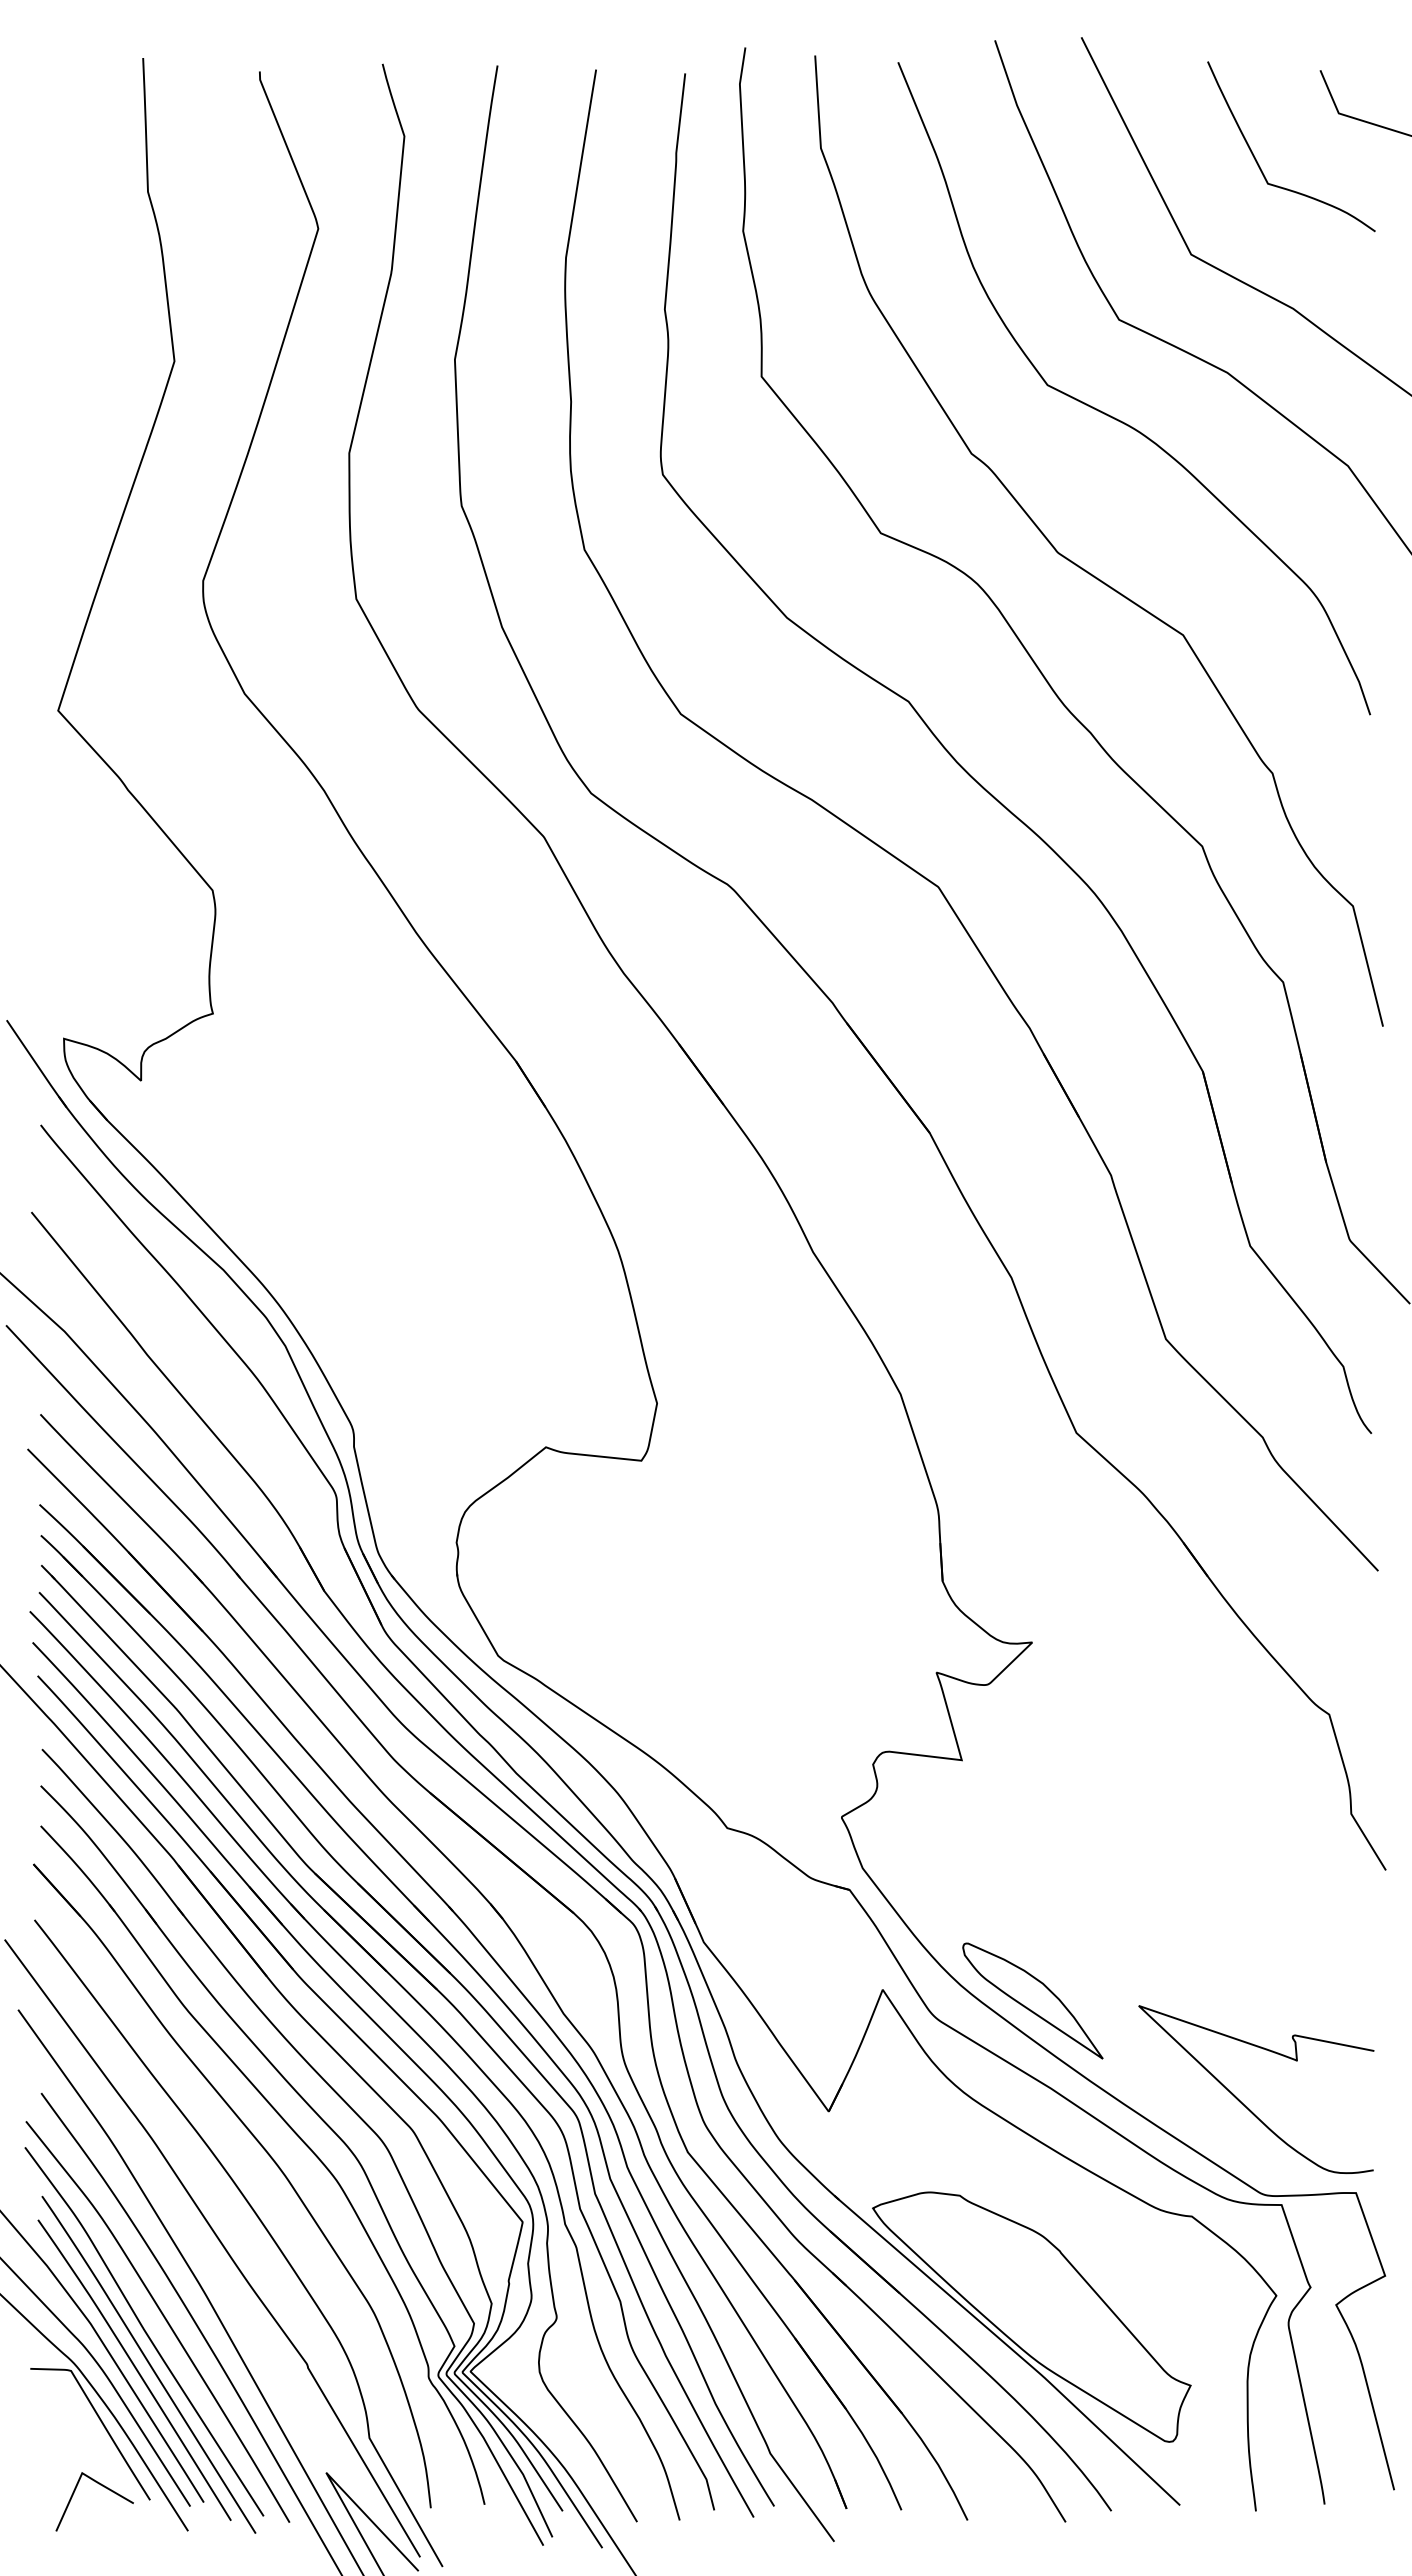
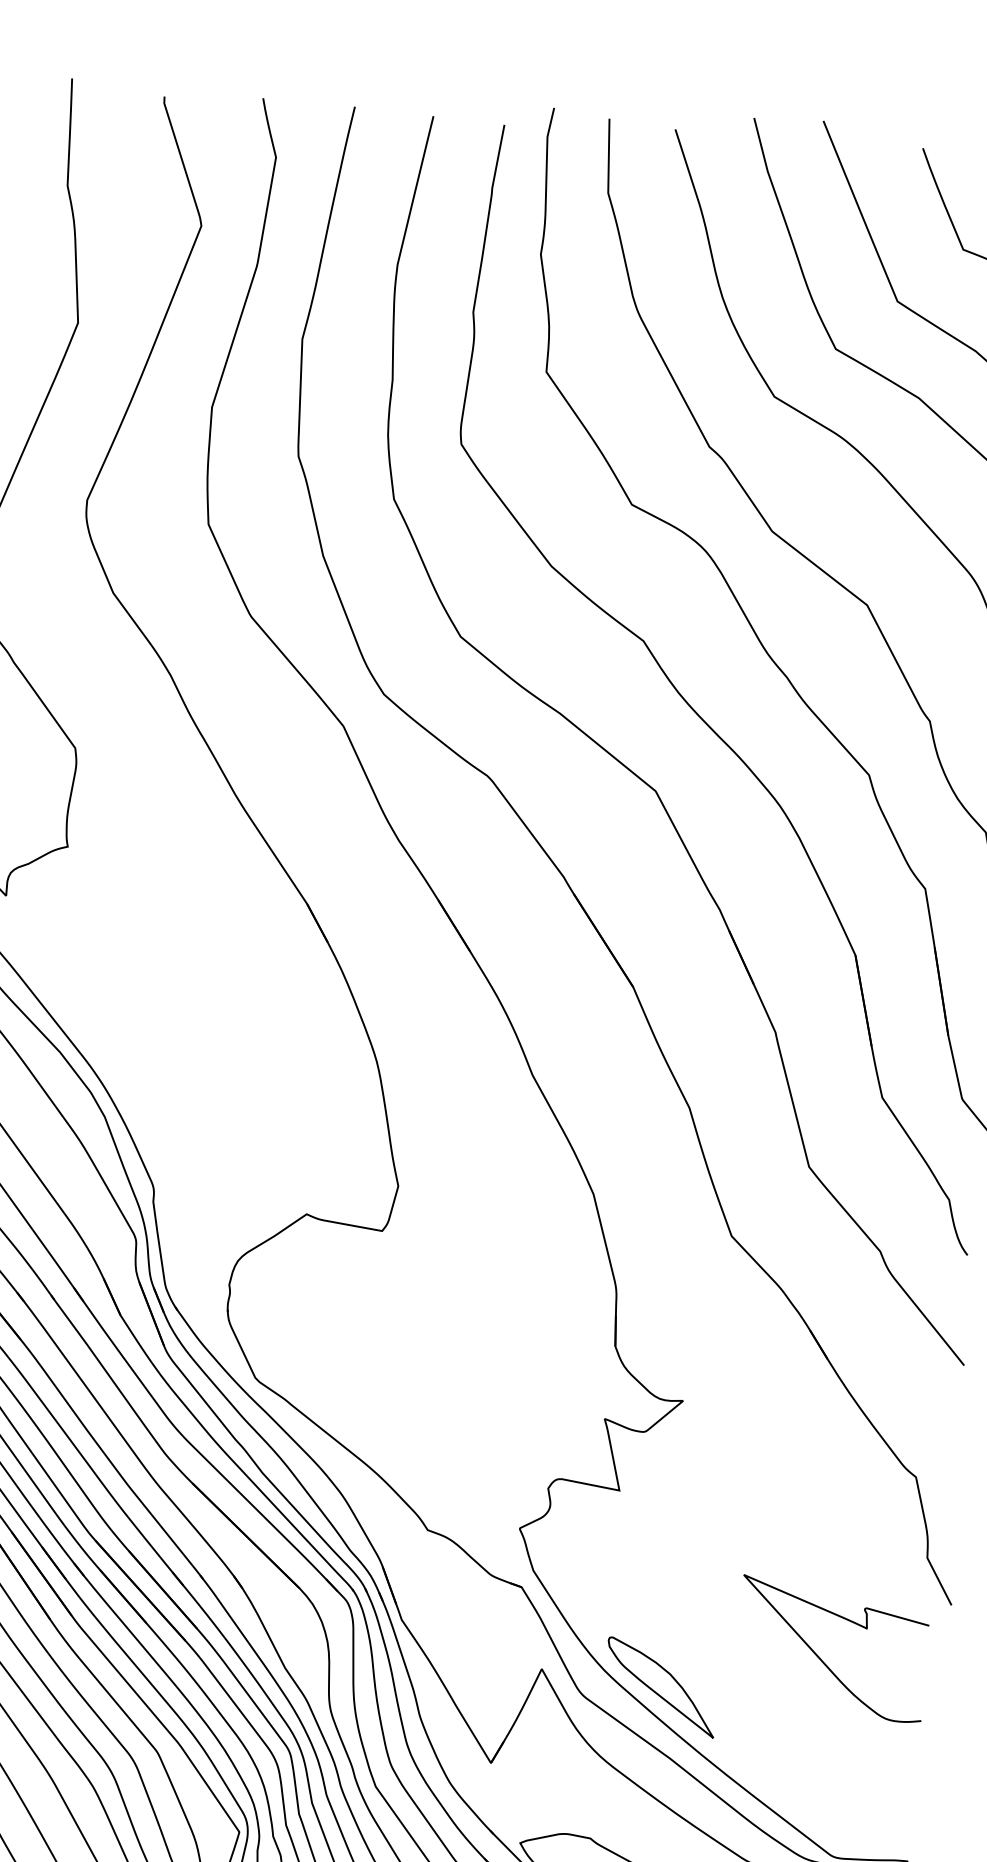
curve: (1242, 2102) -> (820, 1658), moved

